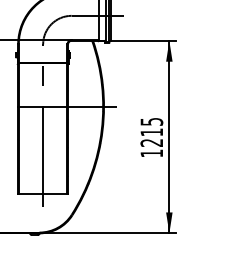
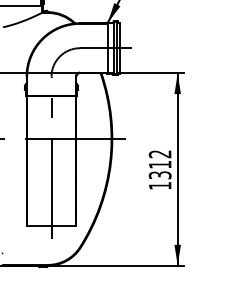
text: (151, 132) -> (159, 164), 1215 -> 1312

